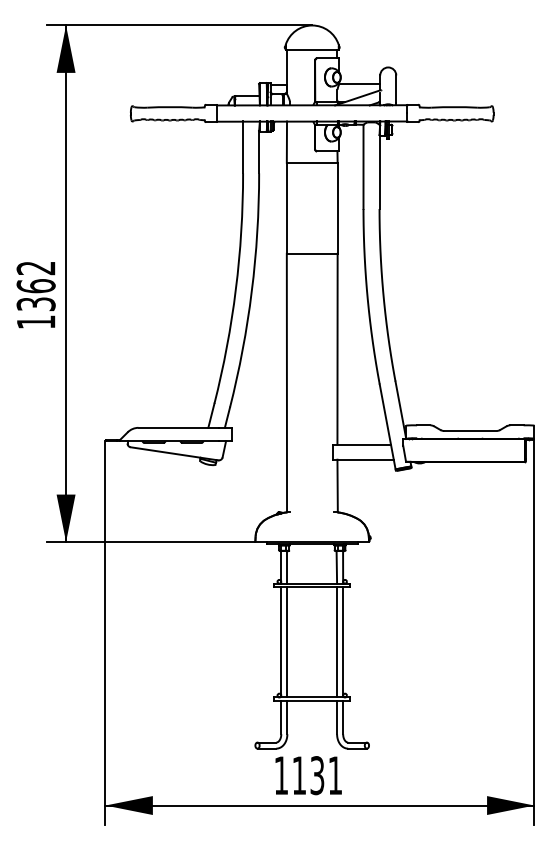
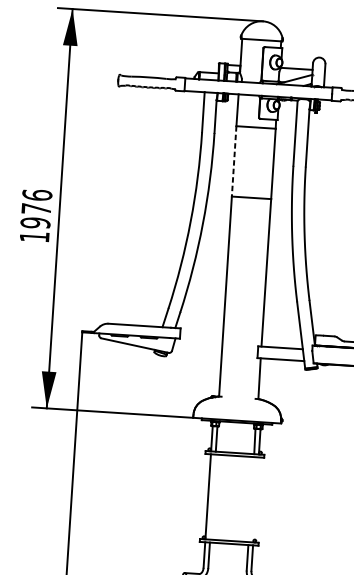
line: (286, 208) -> (233, 161), solid -> dashed
text: (35, 286) -> (35, 209), 1362 -> 1976
line: (287, 642) -> (212, 497), removed
line: (337, 642) -> (251, 499), removed
line: (343, 642) -> (256, 499), removed

